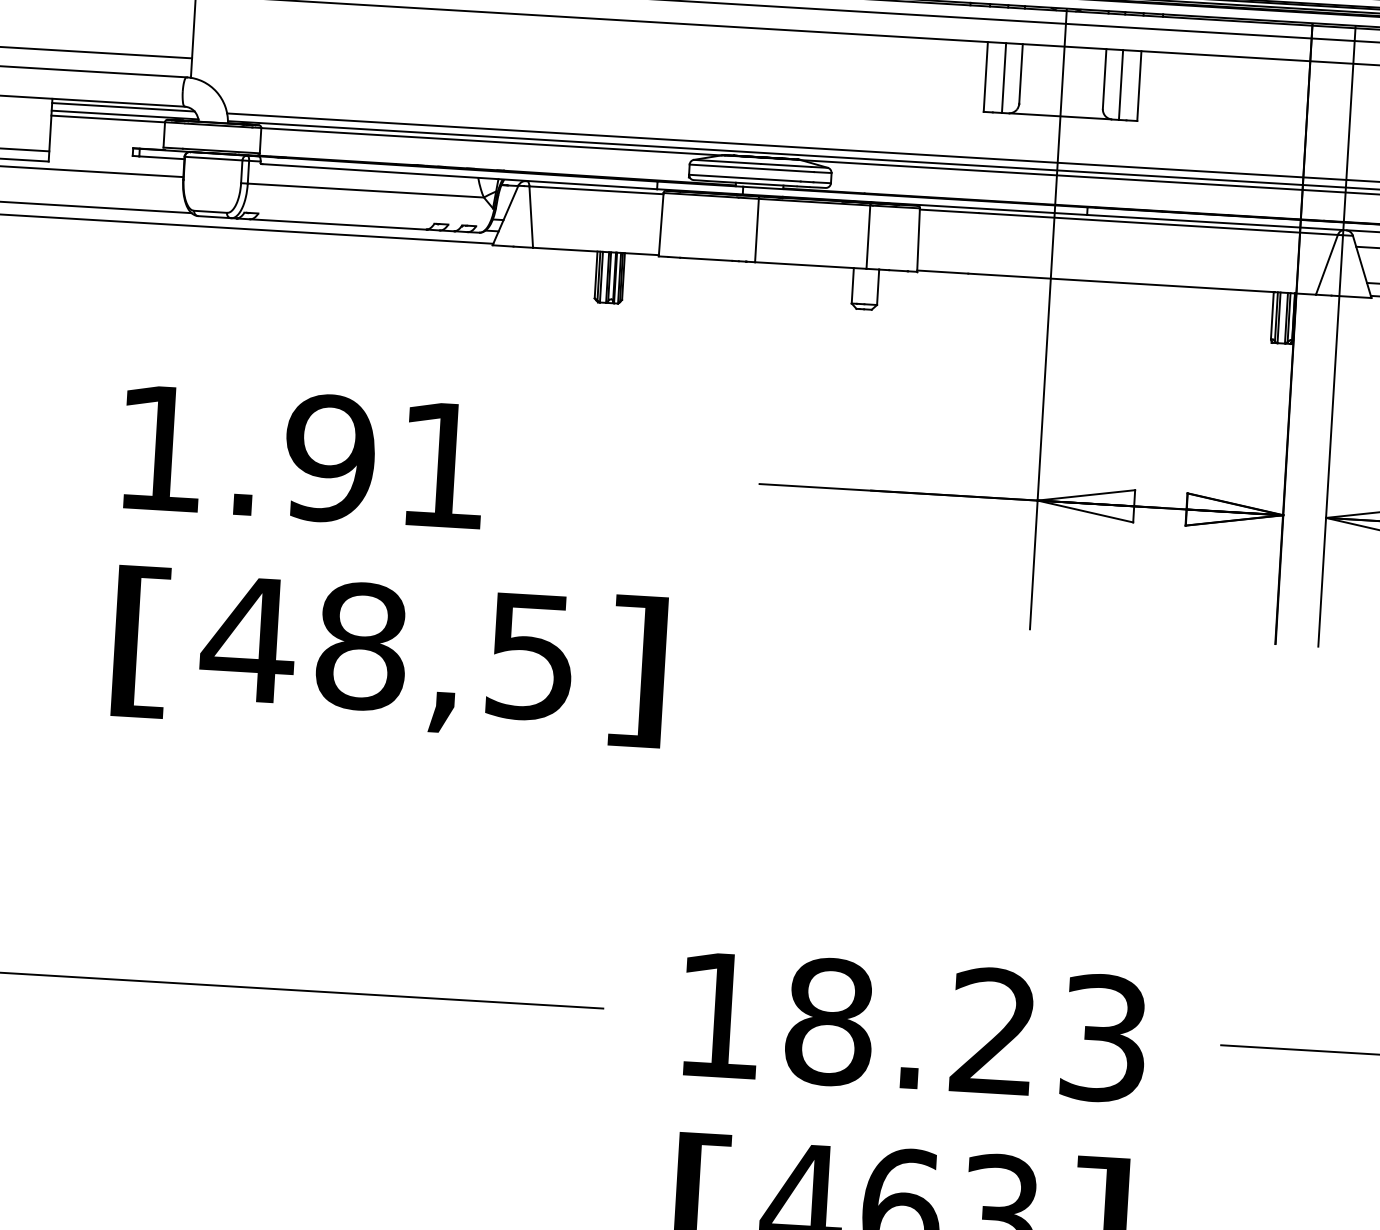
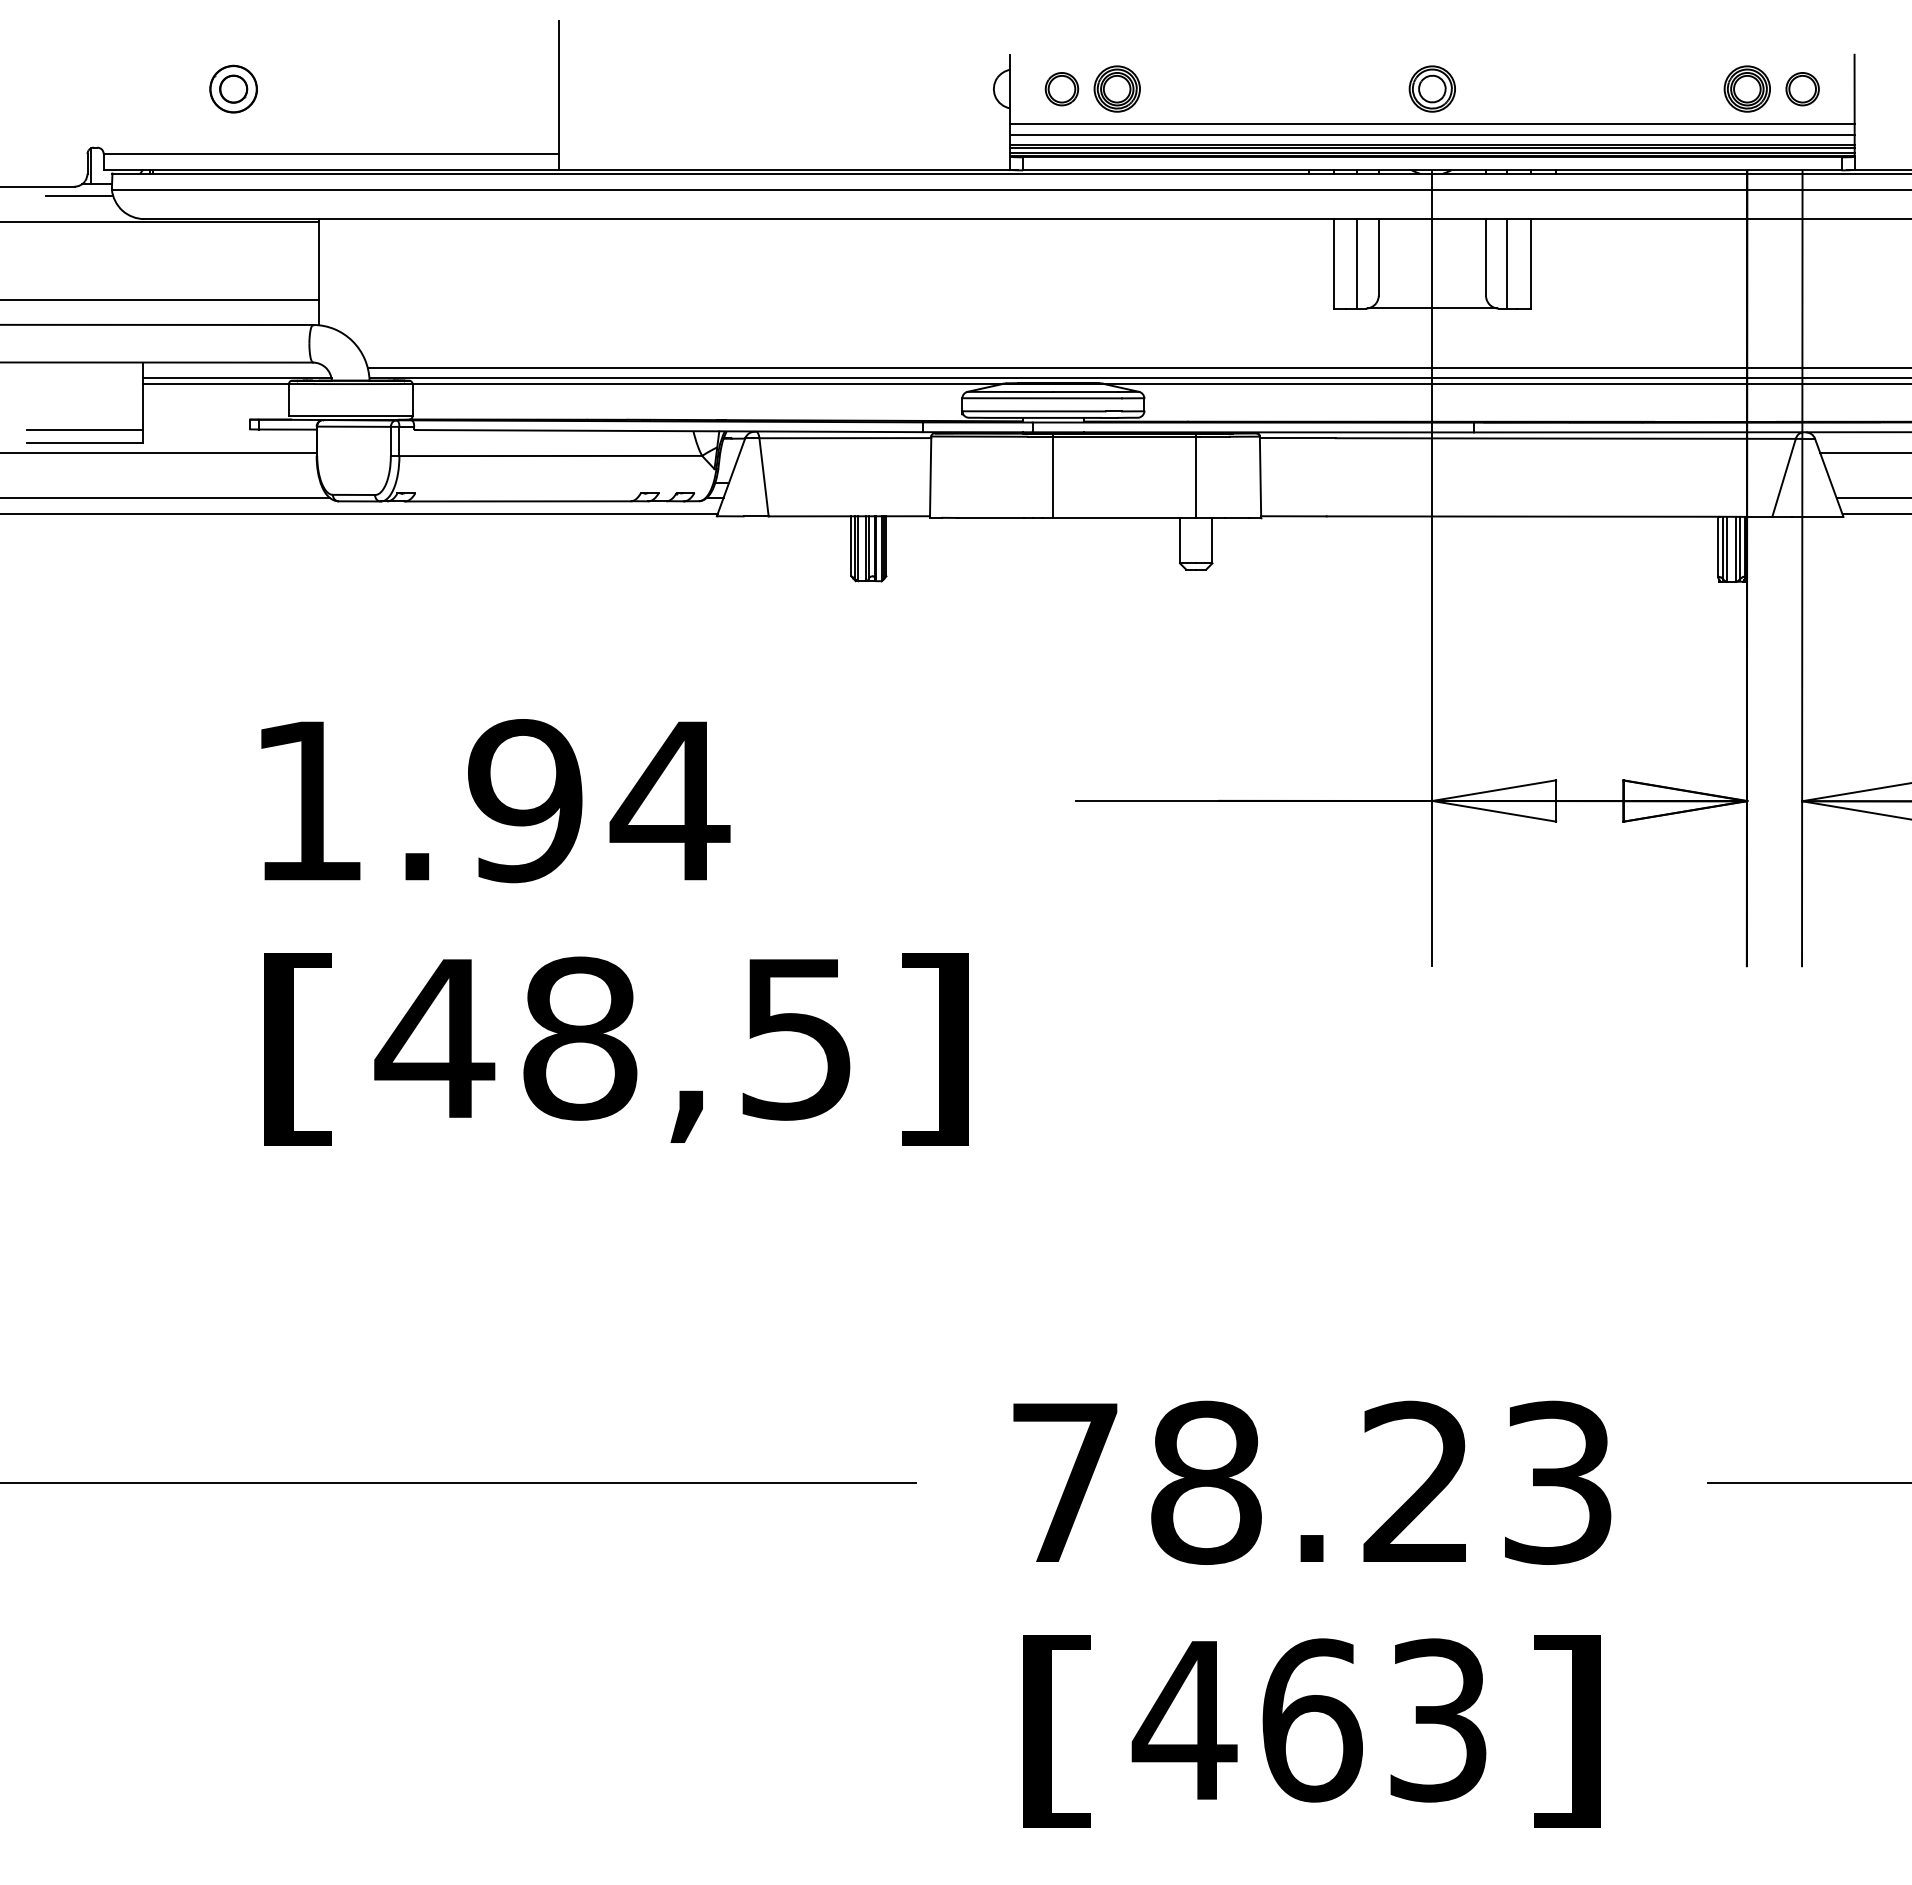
line: (123, 107) -> (234, 368), removed
text: (442, 464) -> (669, 800), 1.91 -> 1.94
text: (719, 1015) -> (1065, 1482), 18.23 -> 78.23

